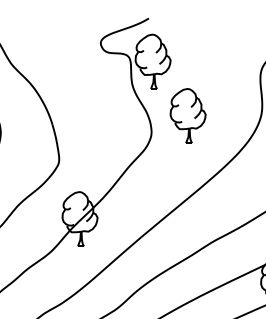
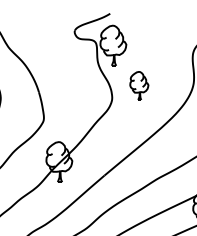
part: (188, 115) -> (139, 85), size x0.7

